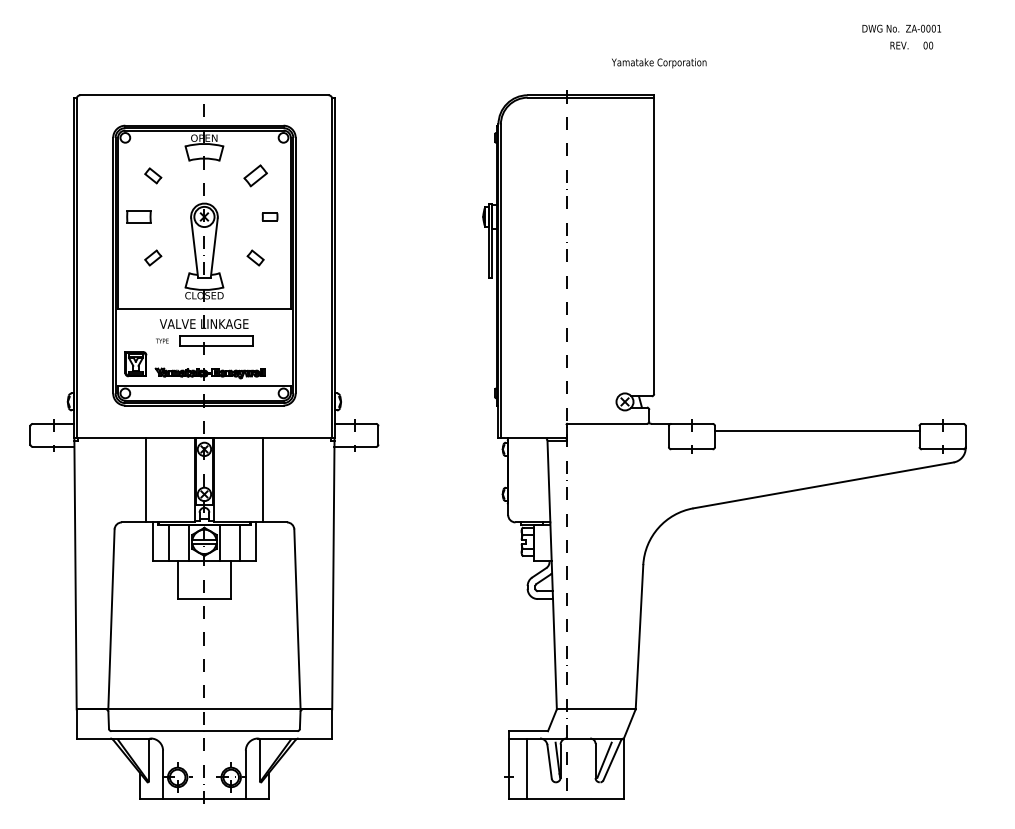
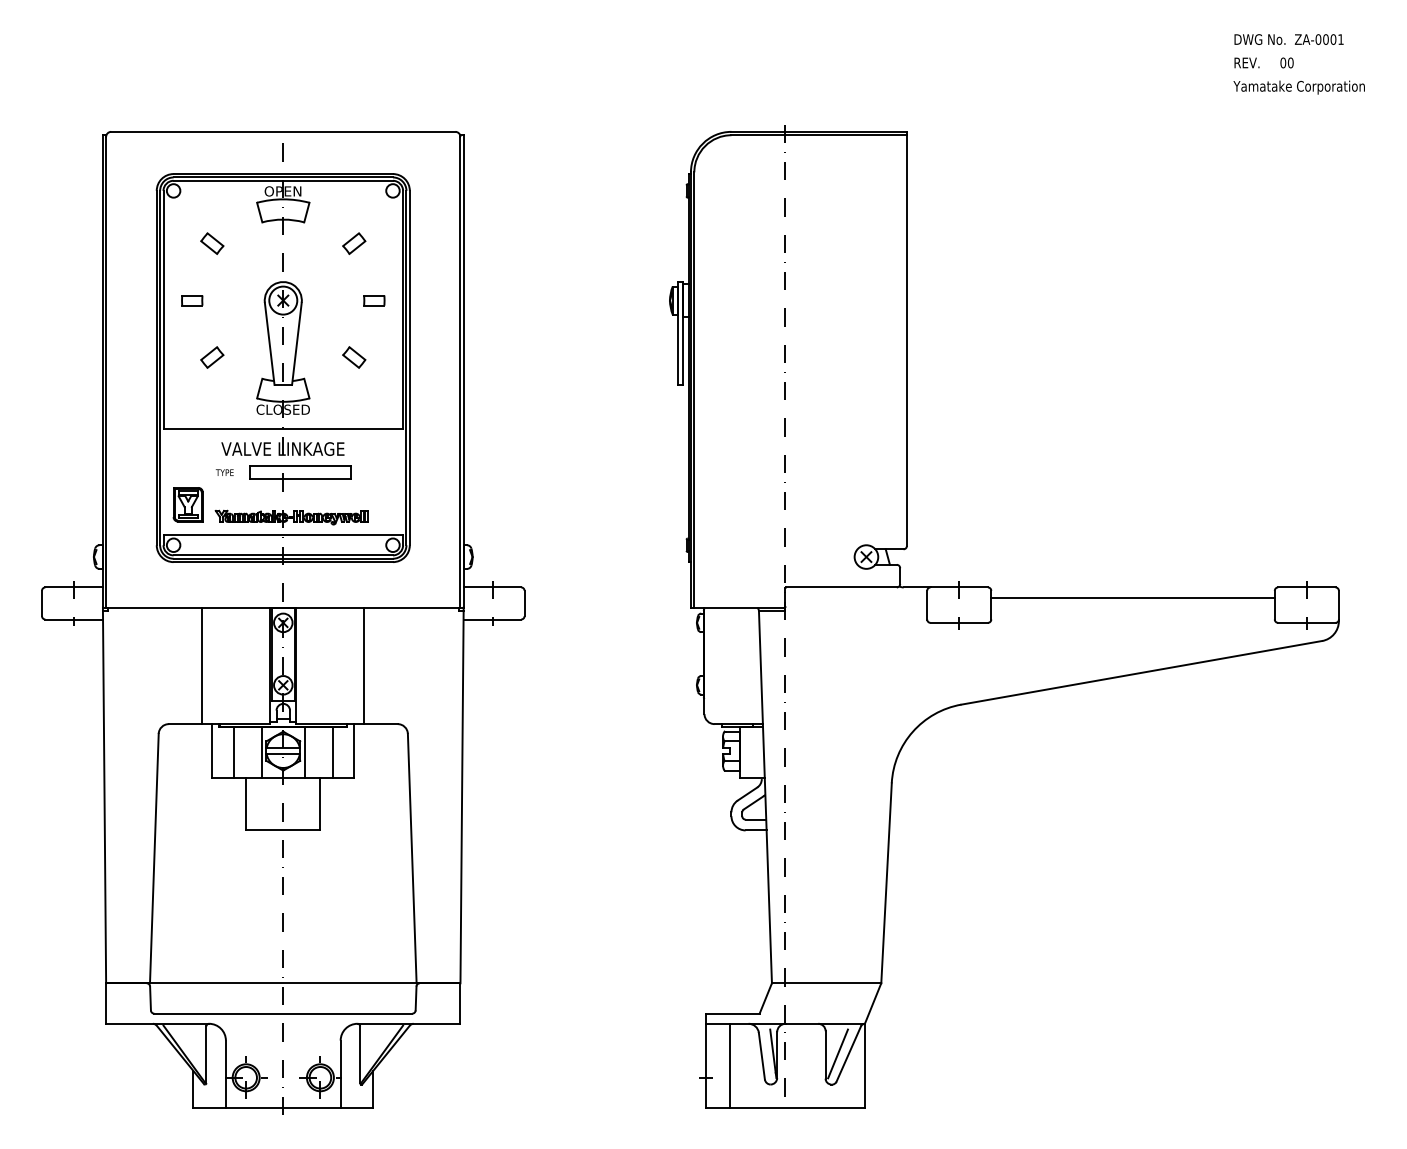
text: (901, 28) -> (1288, 39), moved
text: (659, 63) -> (1299, 87), moved
part: (255, 175) -> (354, 243), size x0.71
part: (138, 216) -> (191, 299), size x0.62

